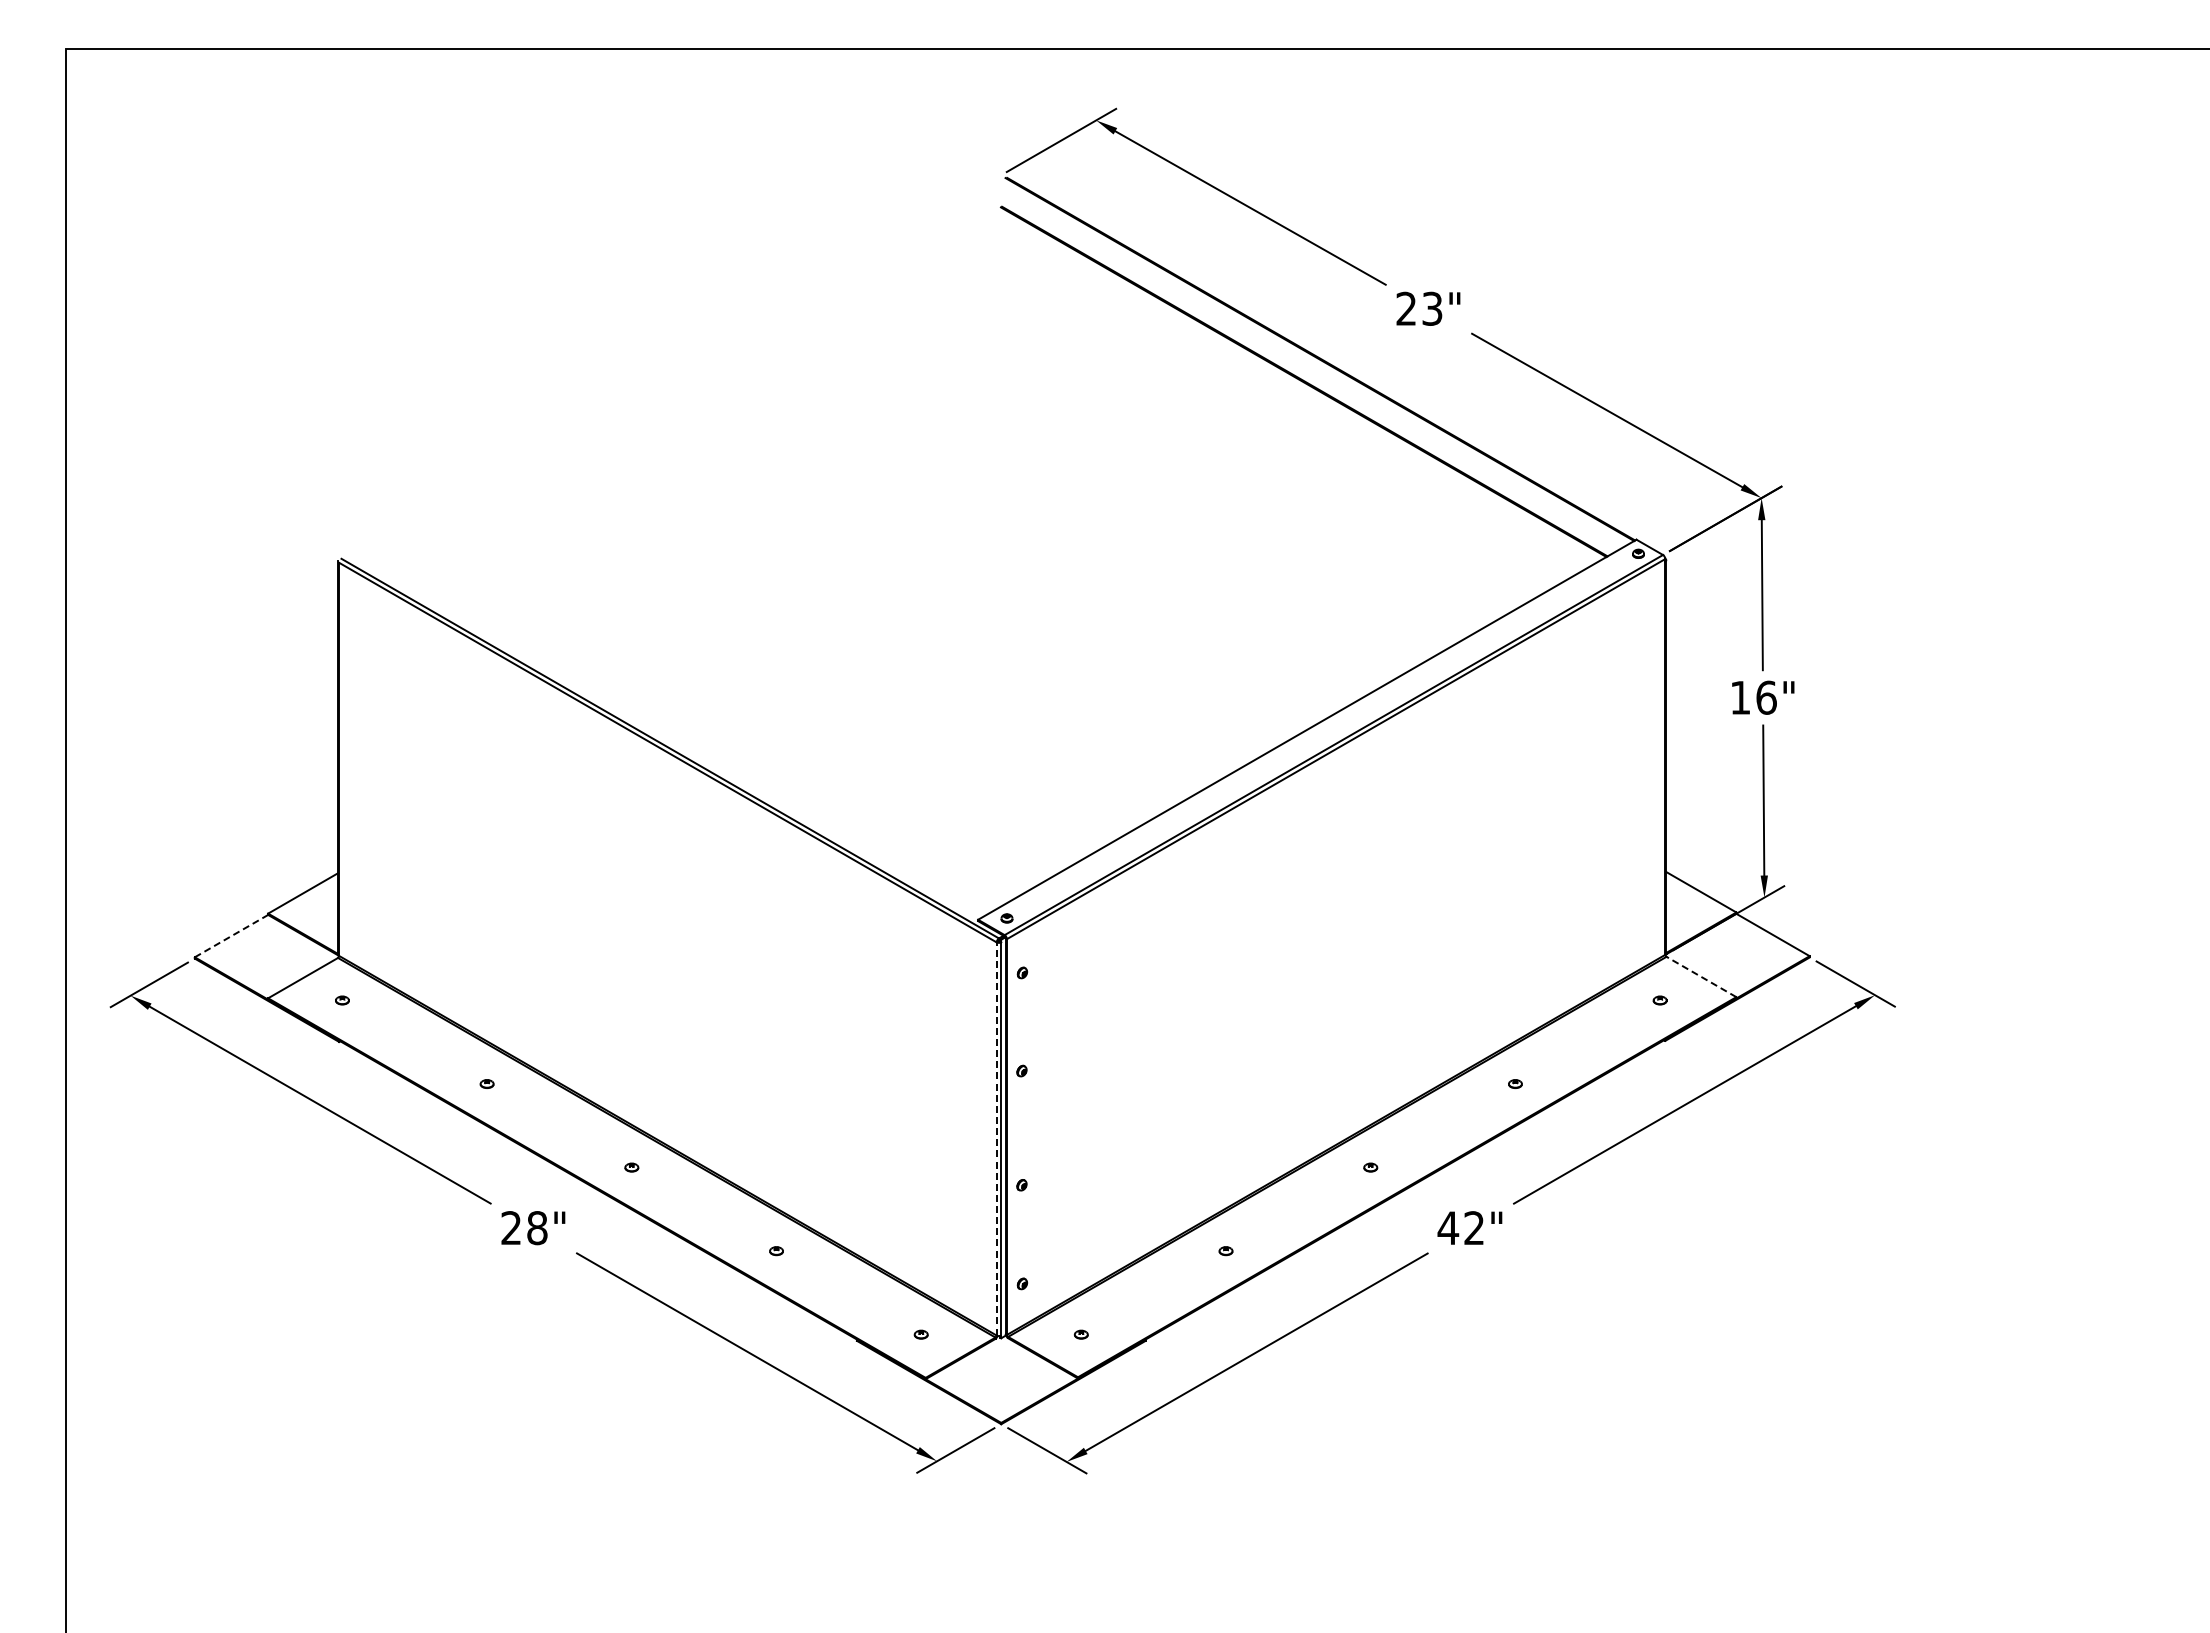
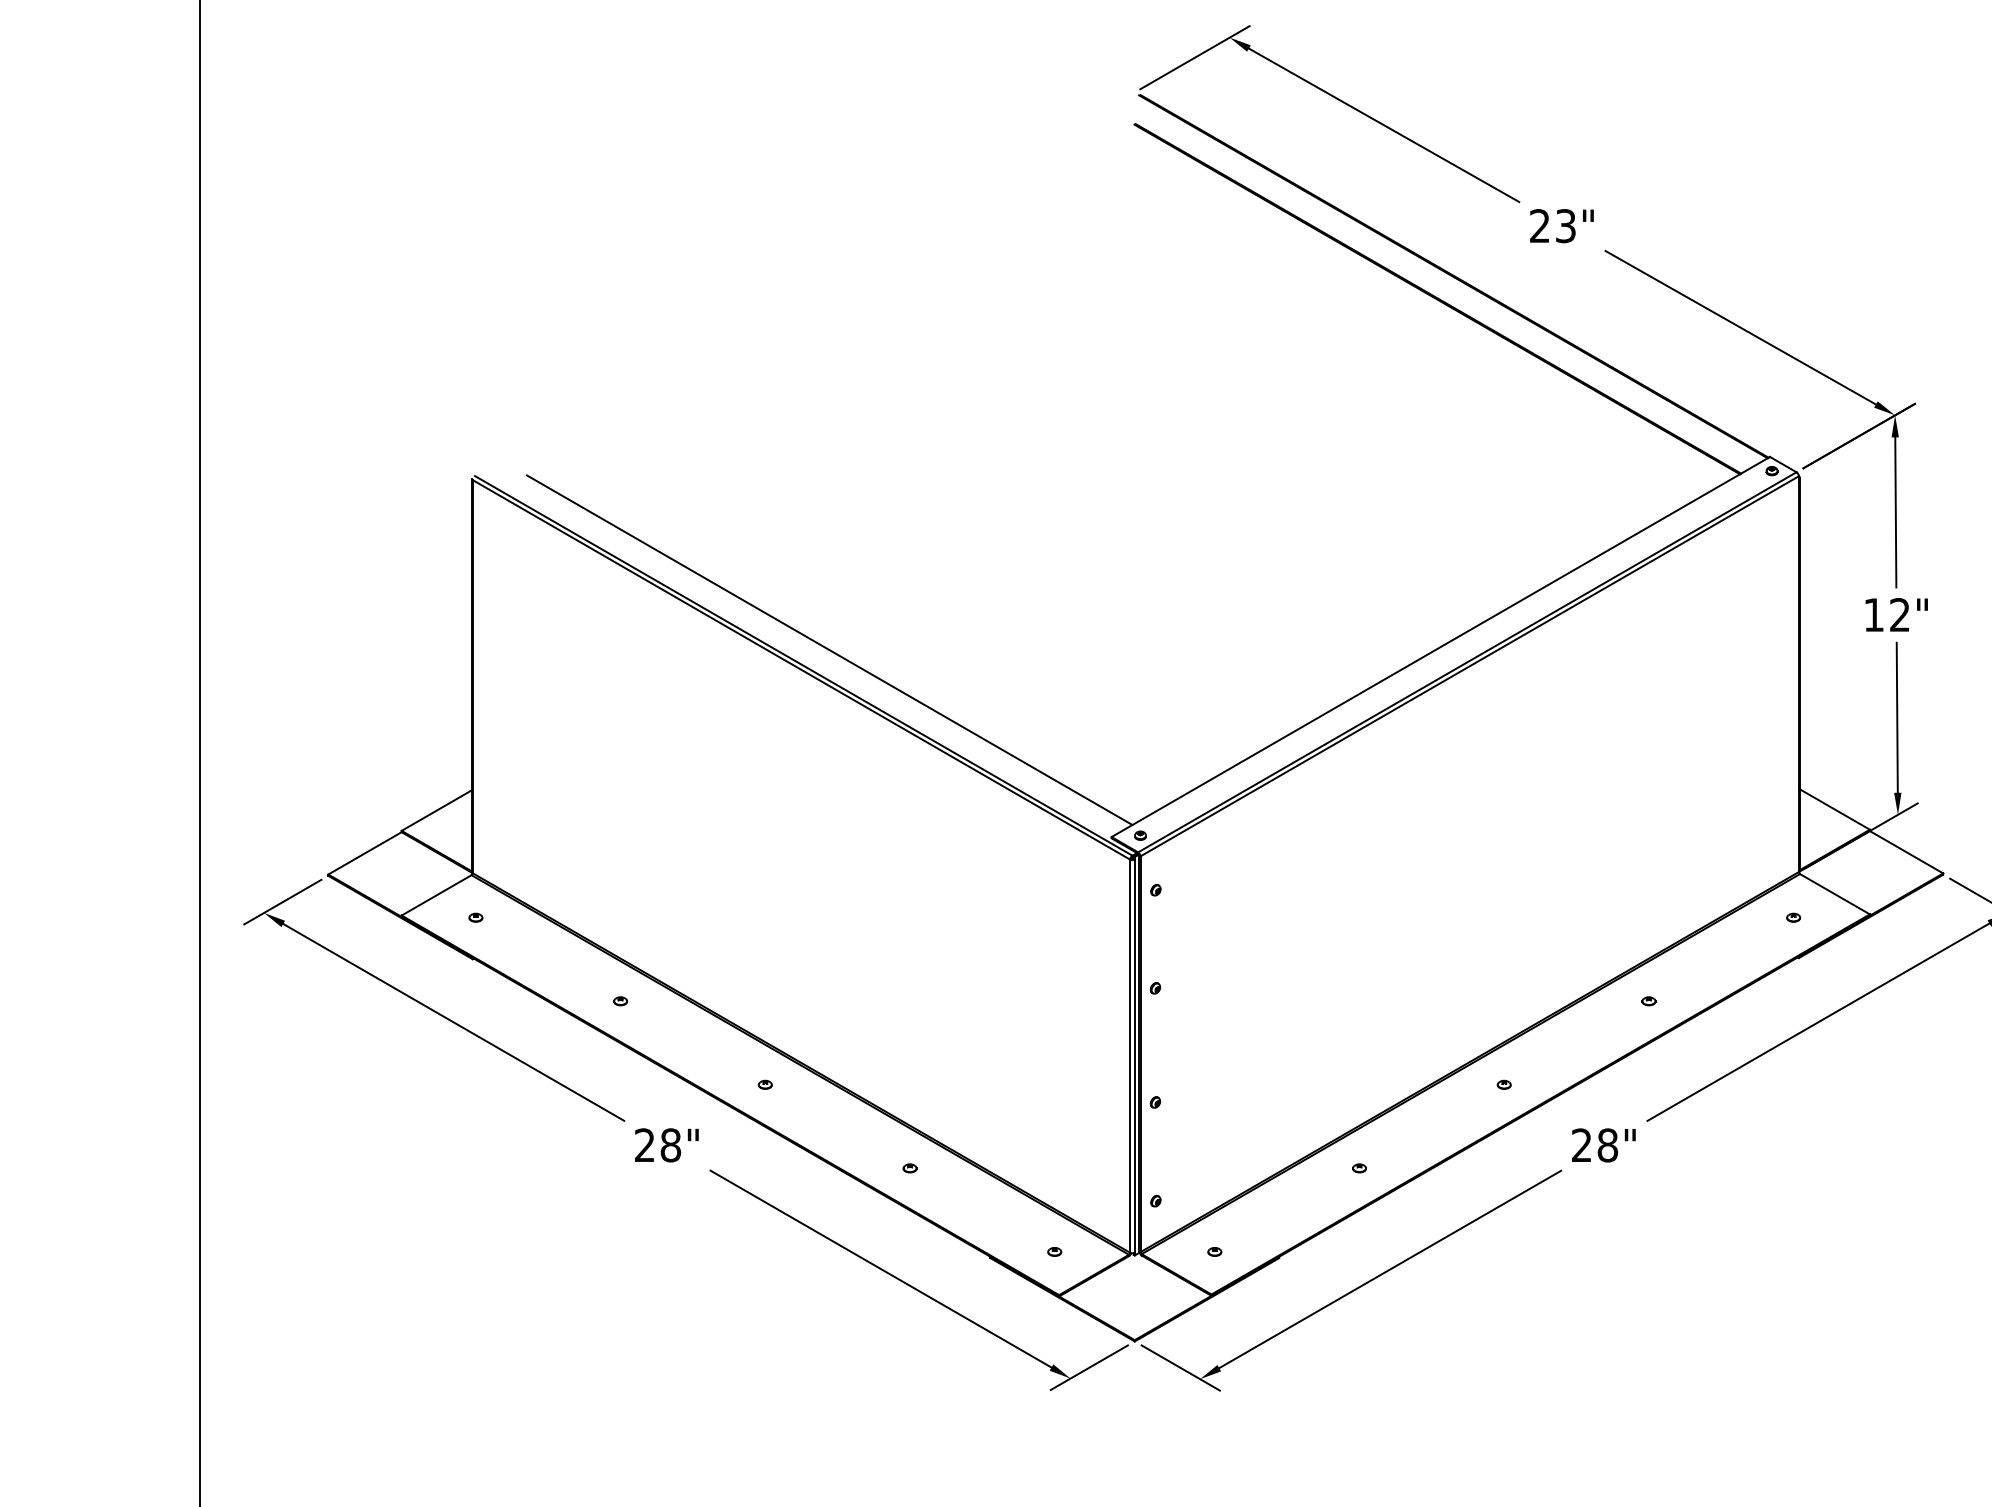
text: (1766, 697) -> (1900, 614), 16" -> 12"
line: (695, 732) -> (829, 649), added
line: (231, 935) -> (365, 852), dashed -> solid
line: (1701, 976) -> (1835, 893), dashed -> solid
line: (996, 1138) -> (1130, 1055), dashed -> solid
text: (1460, 1228) -> (1594, 1145), 42" -> 28"

